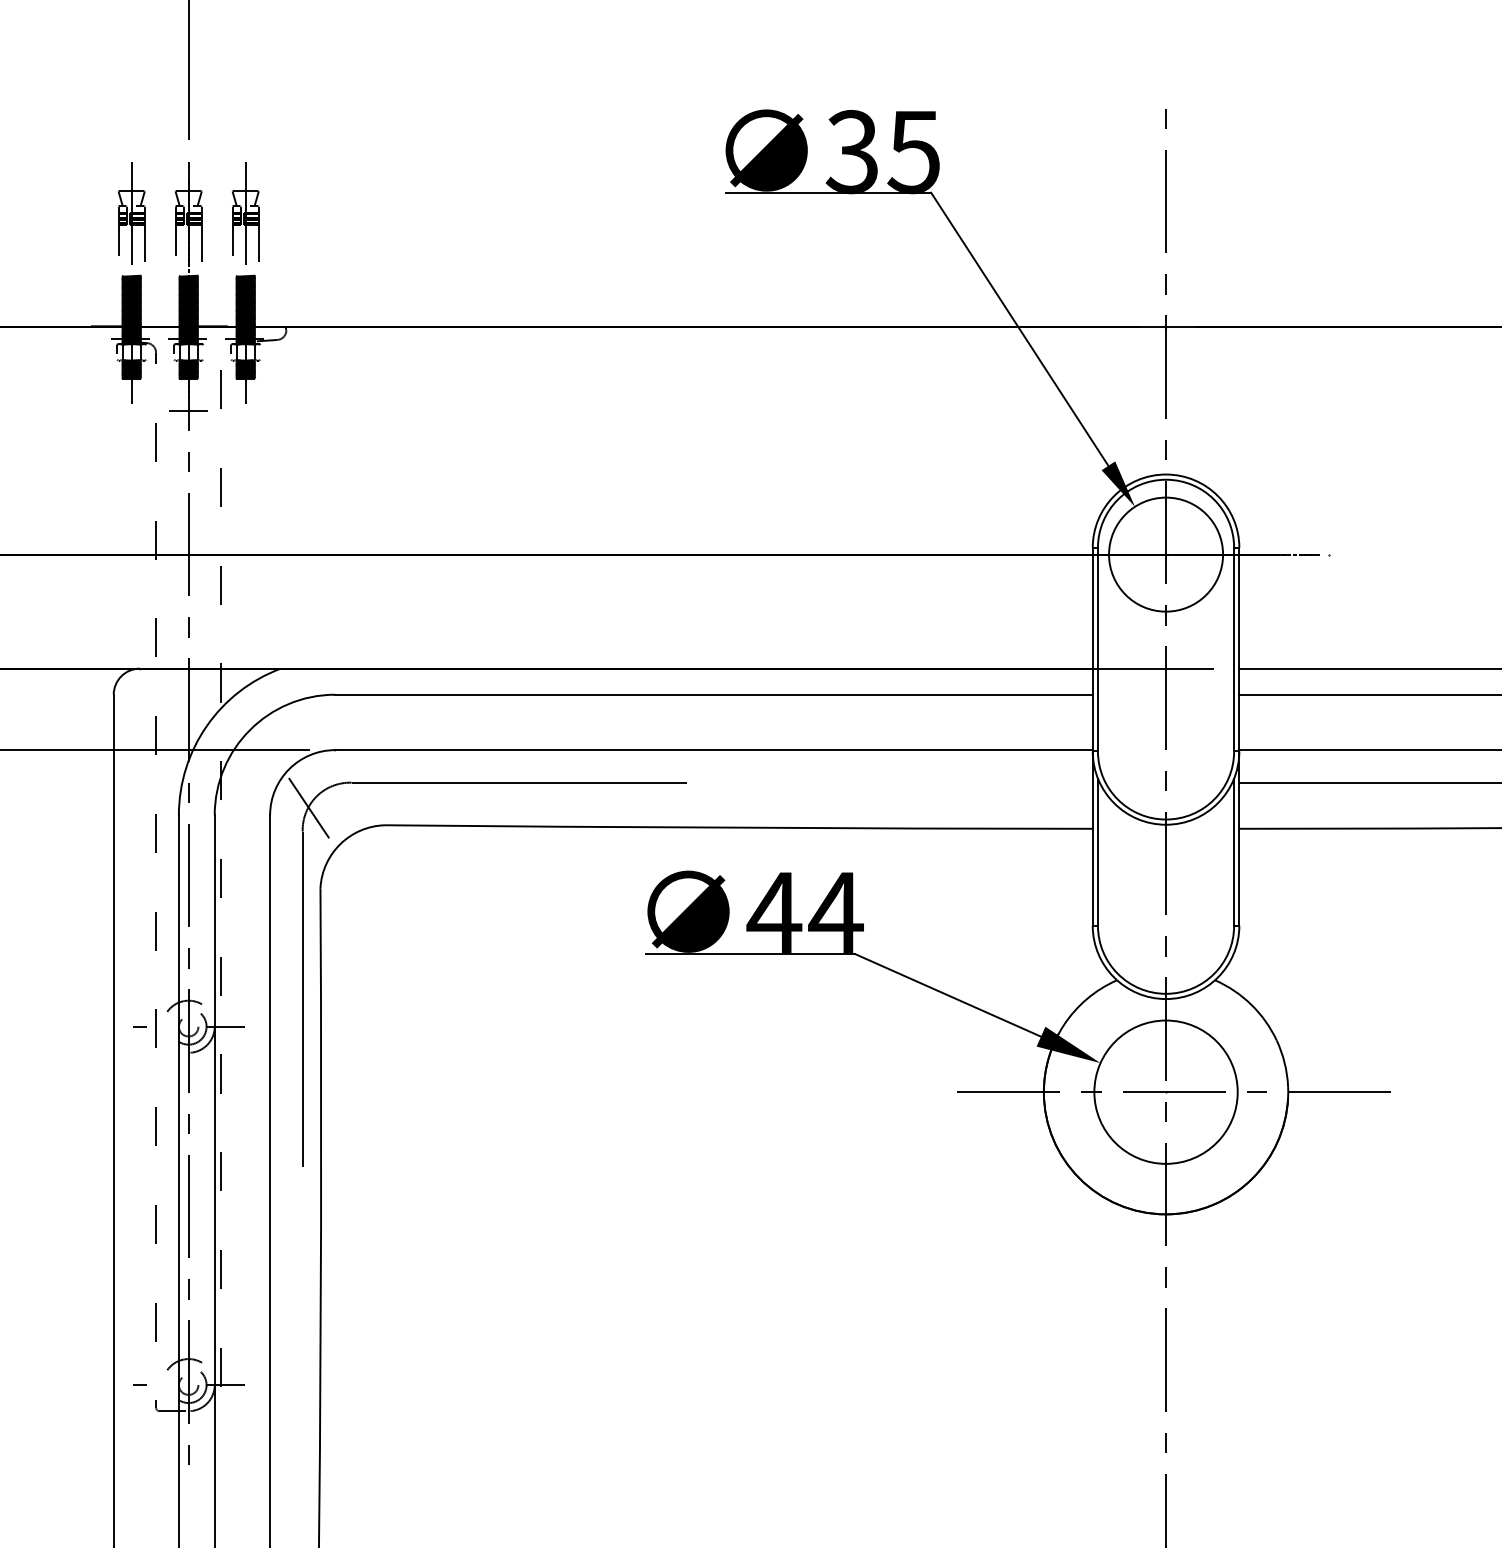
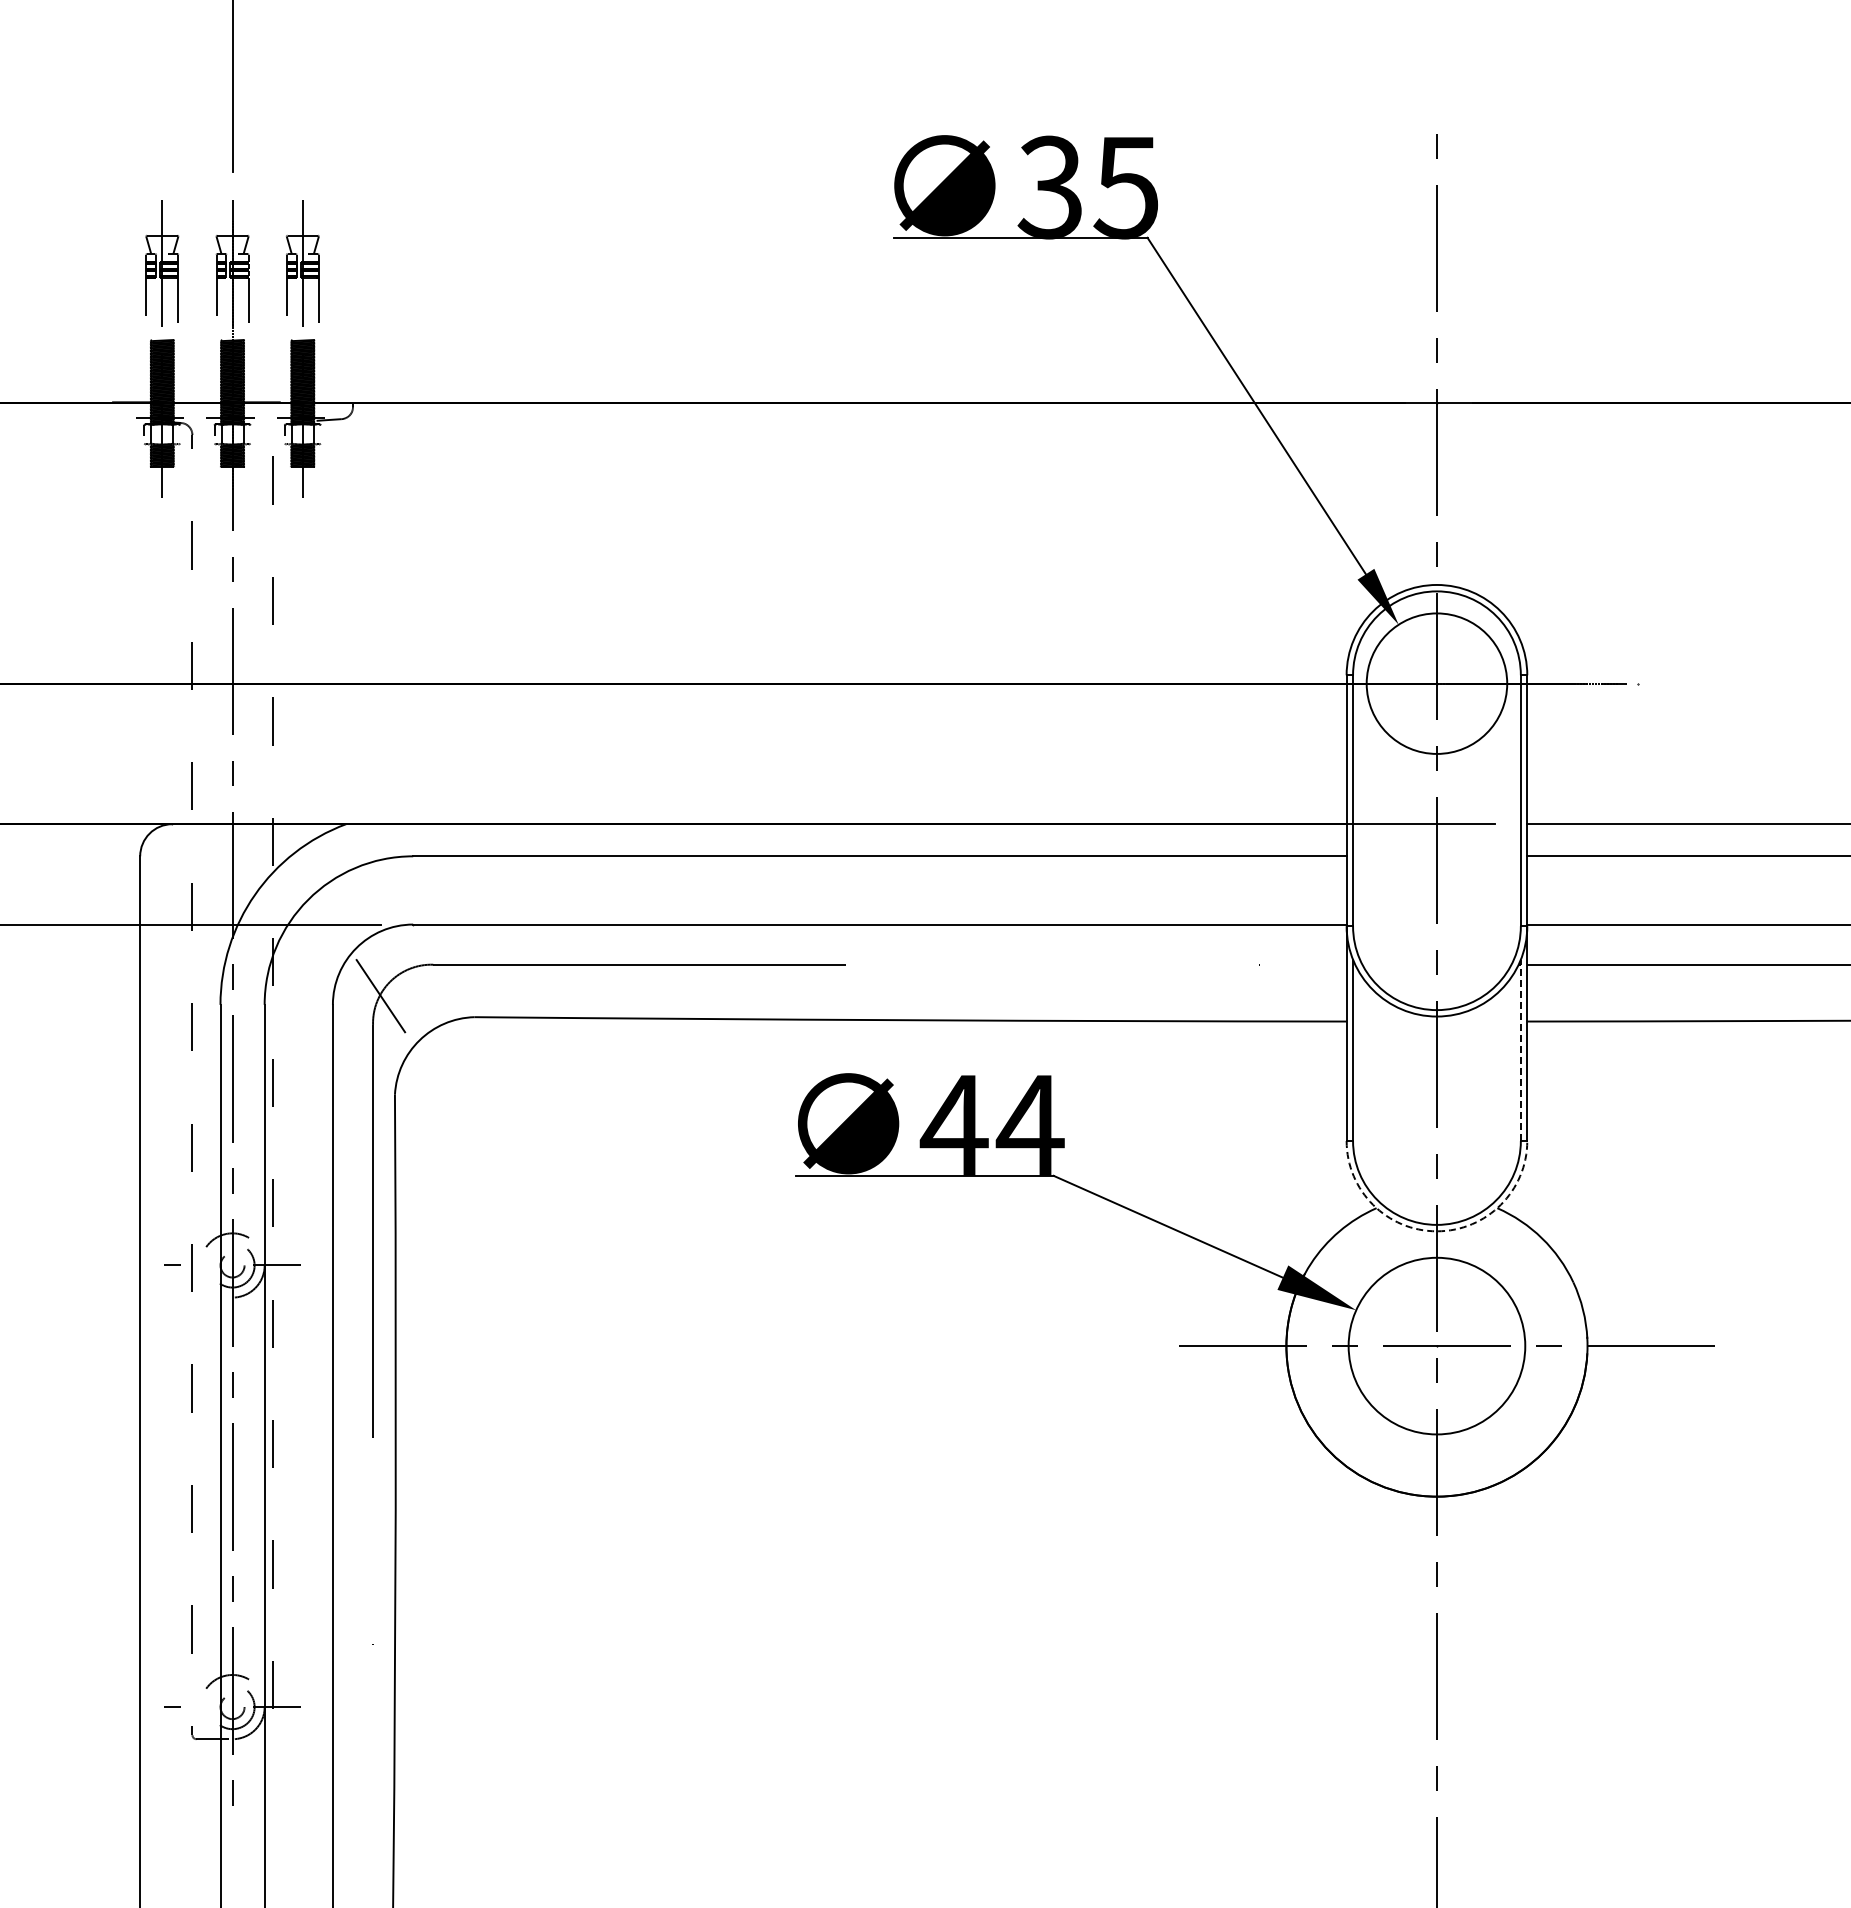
line: (188, 410) -> (232, 506), removed
line: (1233, 852) -> (1520, 1050), solid -> dashed
arc: (1165, 999) -> (1436, 1231), solid -> dashed

